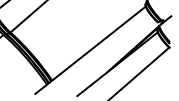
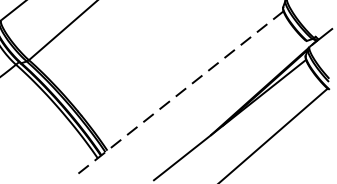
line: (89, 51) -> (177, 95), solid -> dashed

